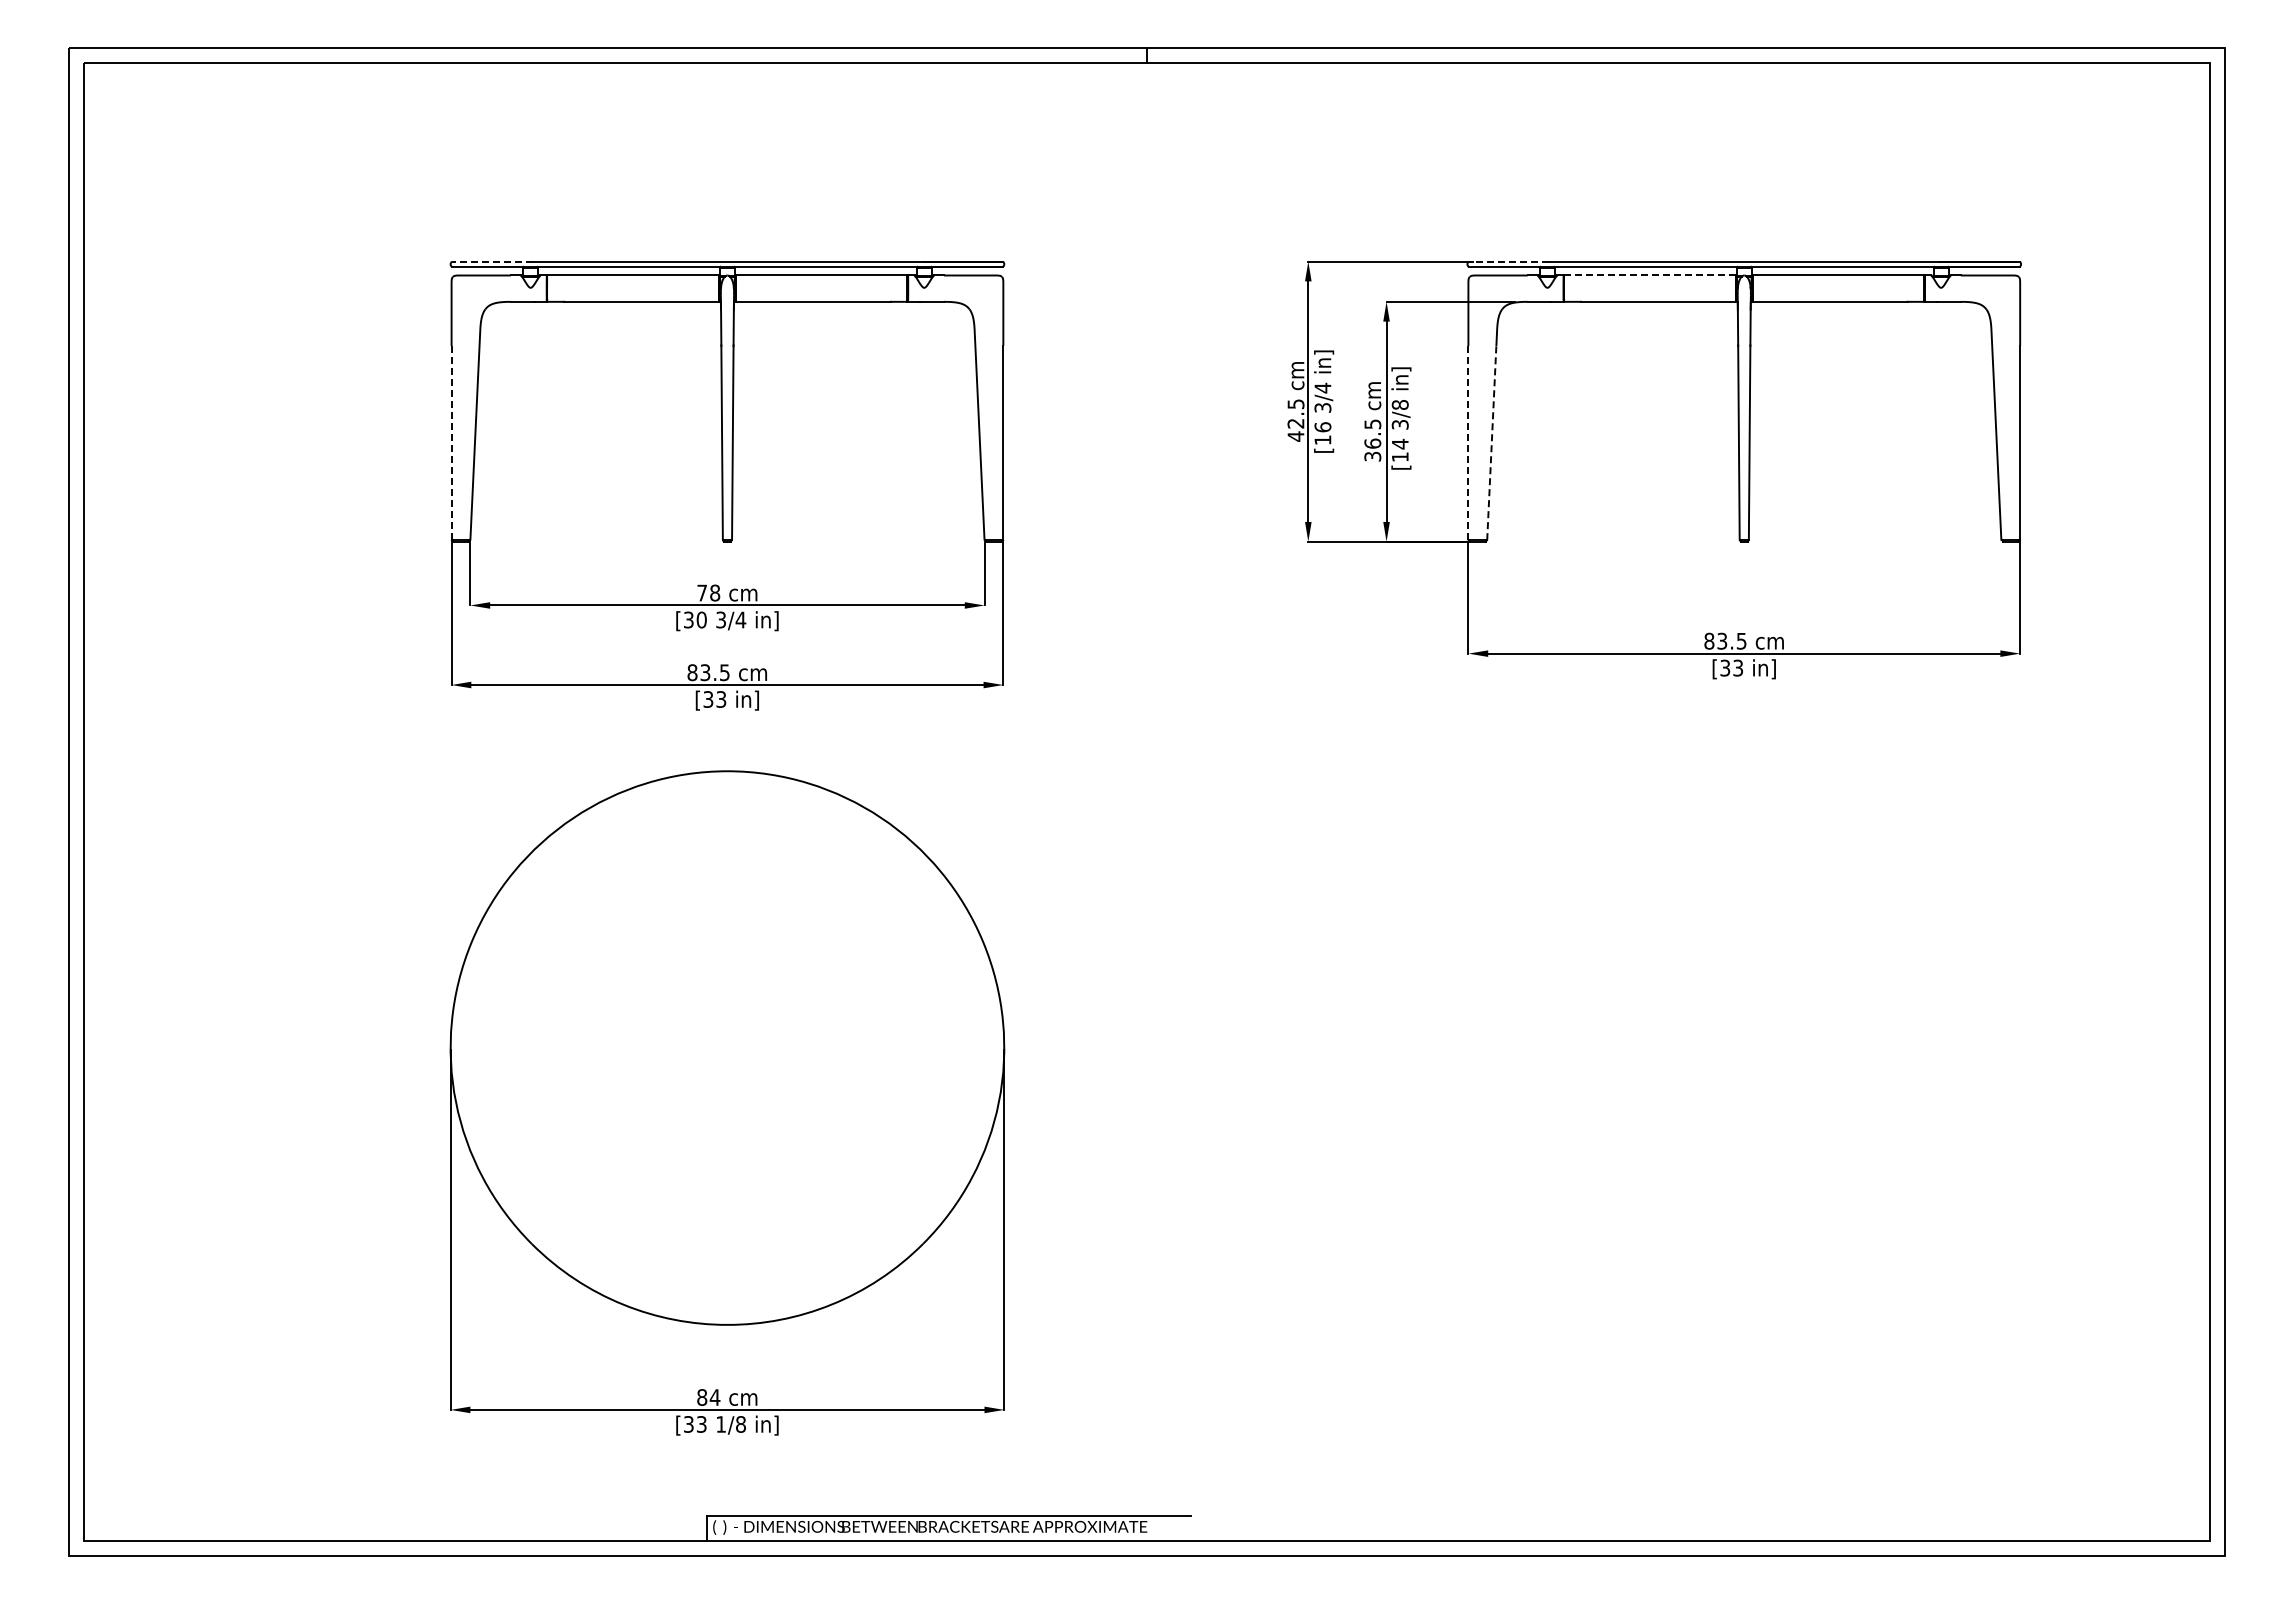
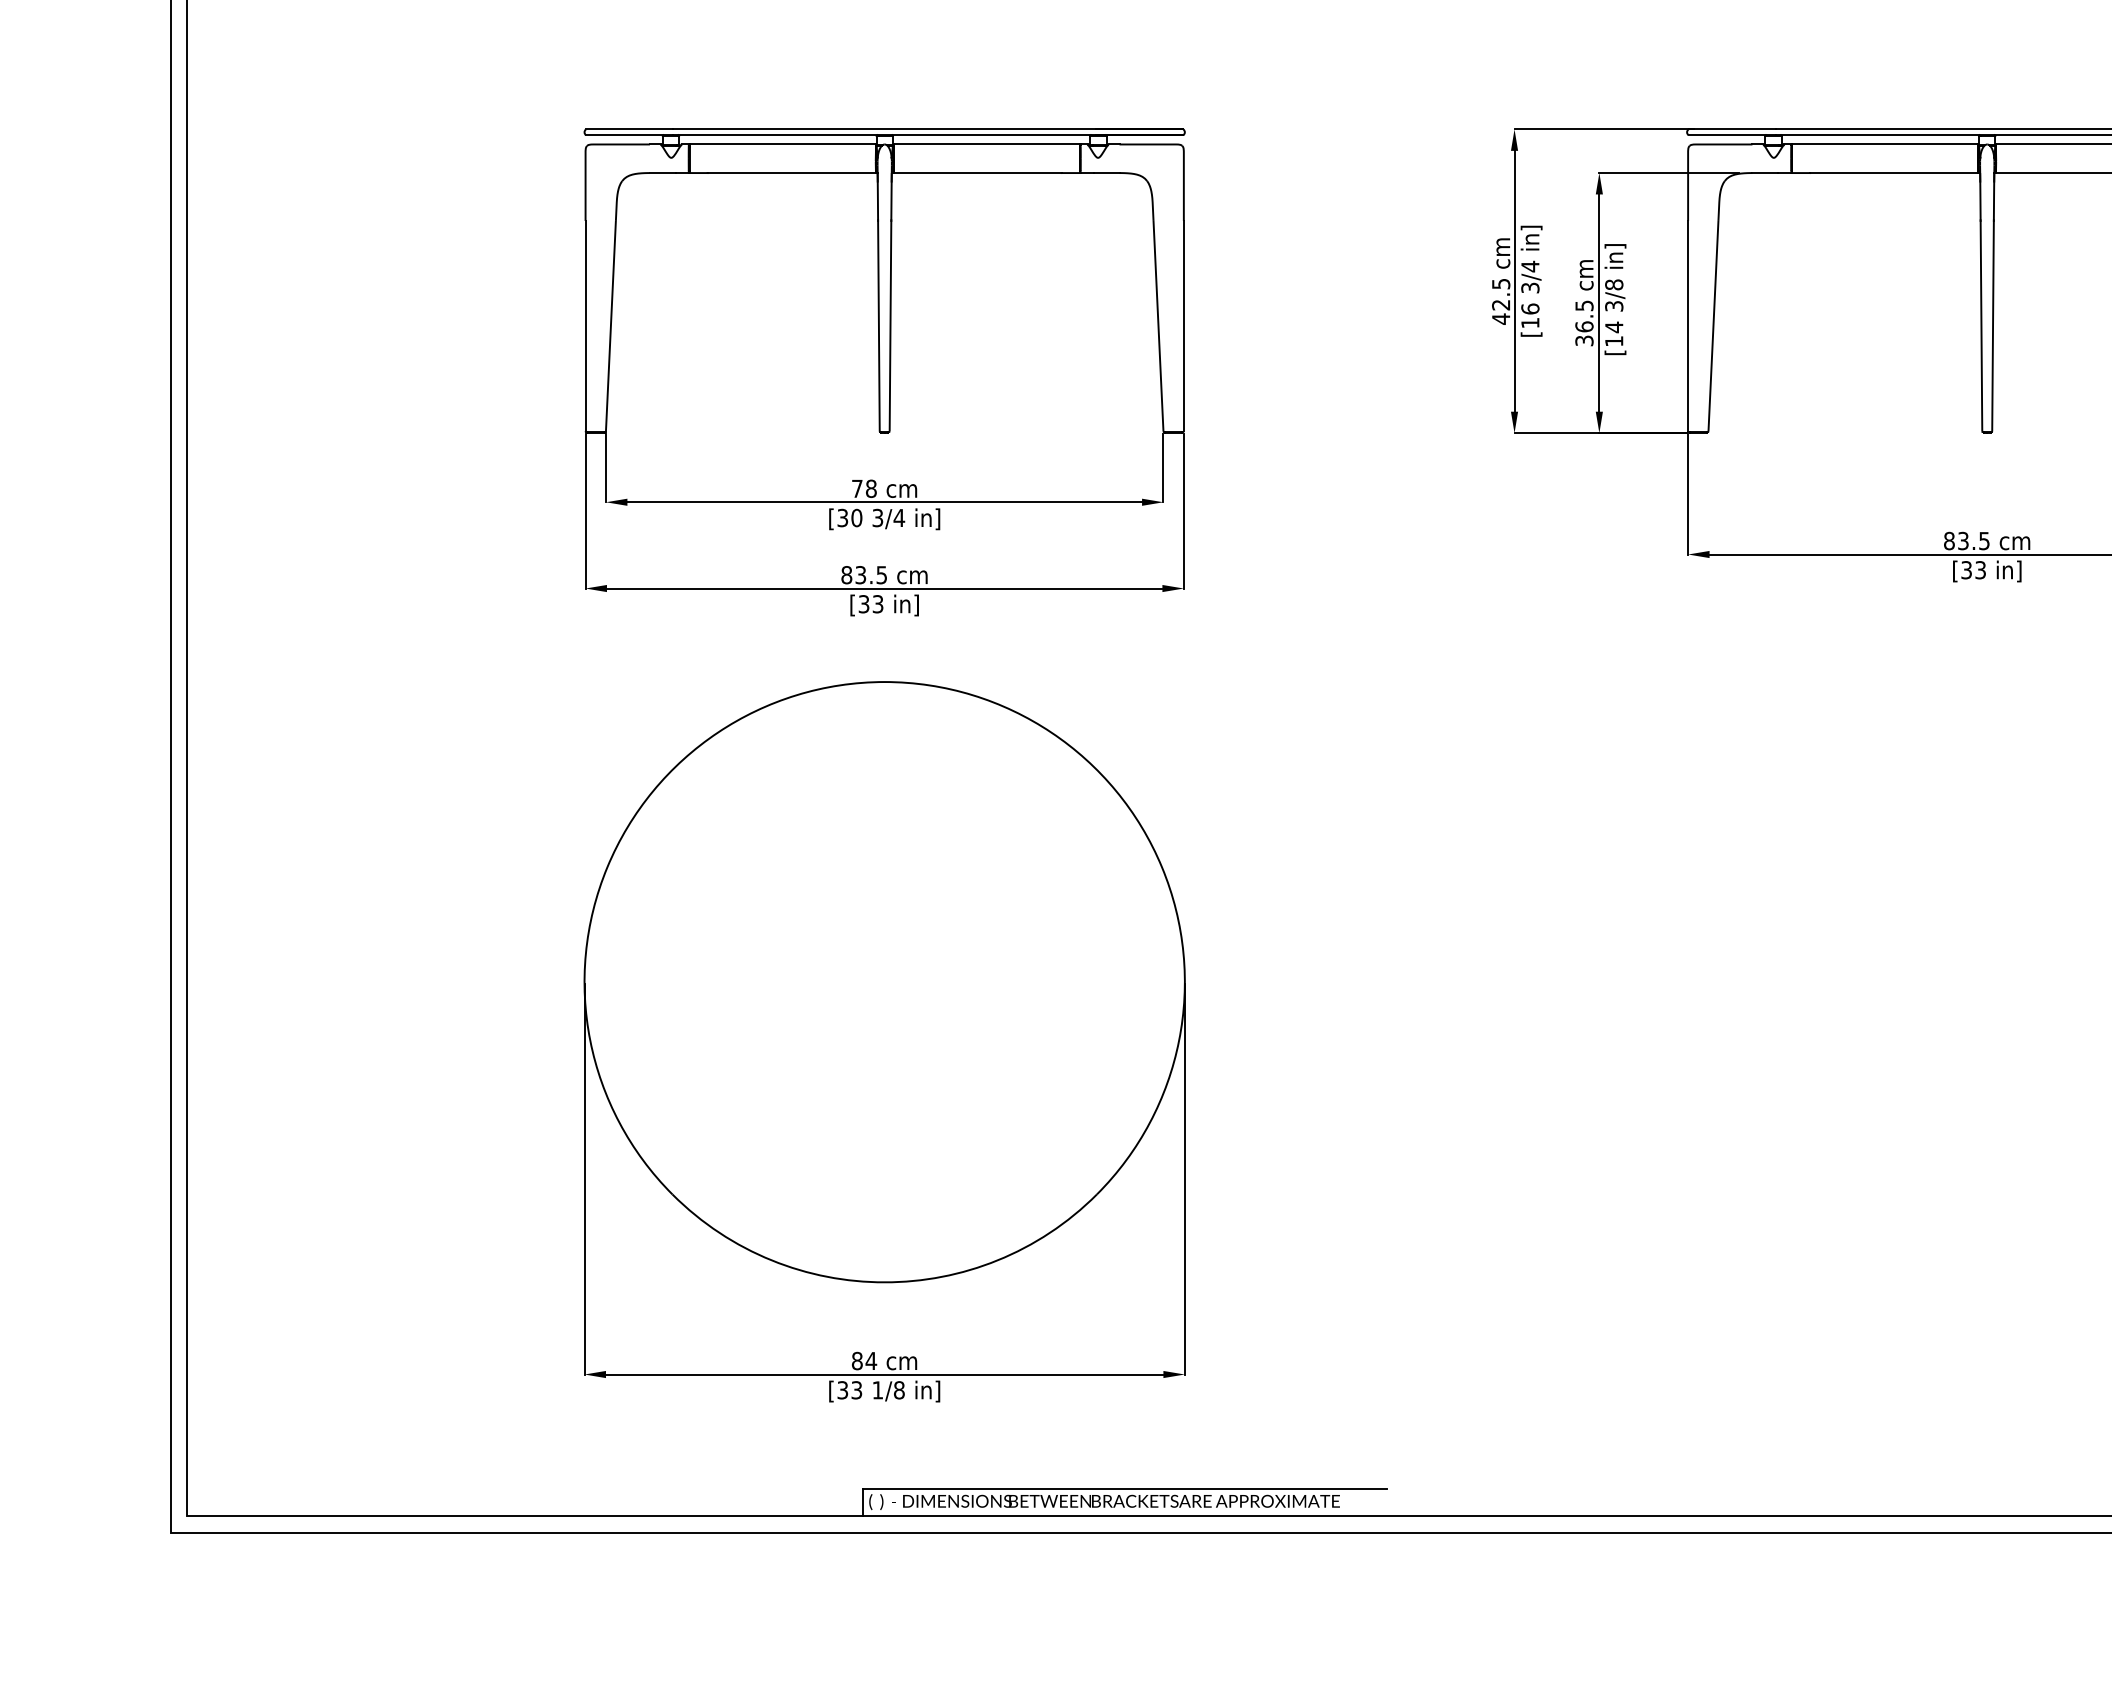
line: (491, 261) -> (628, 129), dashed -> solid
line: (1508, 261) -> (1731, 129), dashed -> solid
line: (1650, 275) -> (1885, 144), dashed -> solid
line: (451, 443) -> (585, 326), dashed -> solid
line: (1468, 443) -> (1688, 326), dashed -> solid
line: (1491, 443) -> (1713, 326), dashed -> solid

